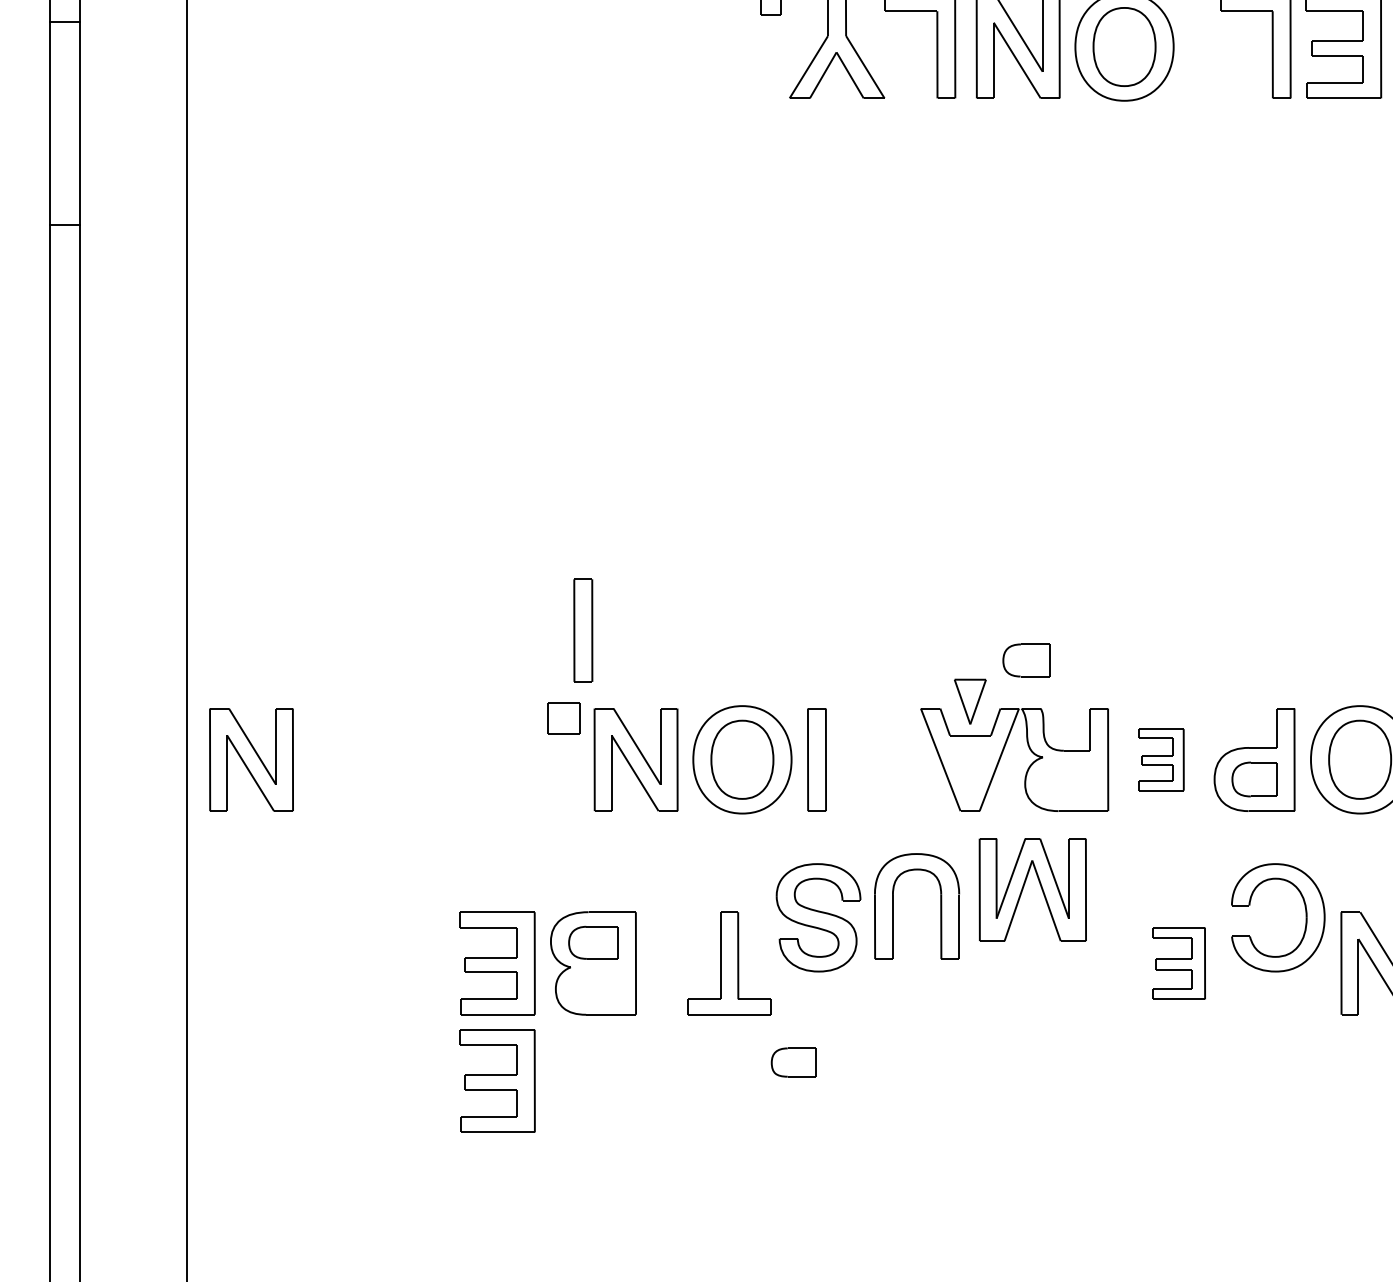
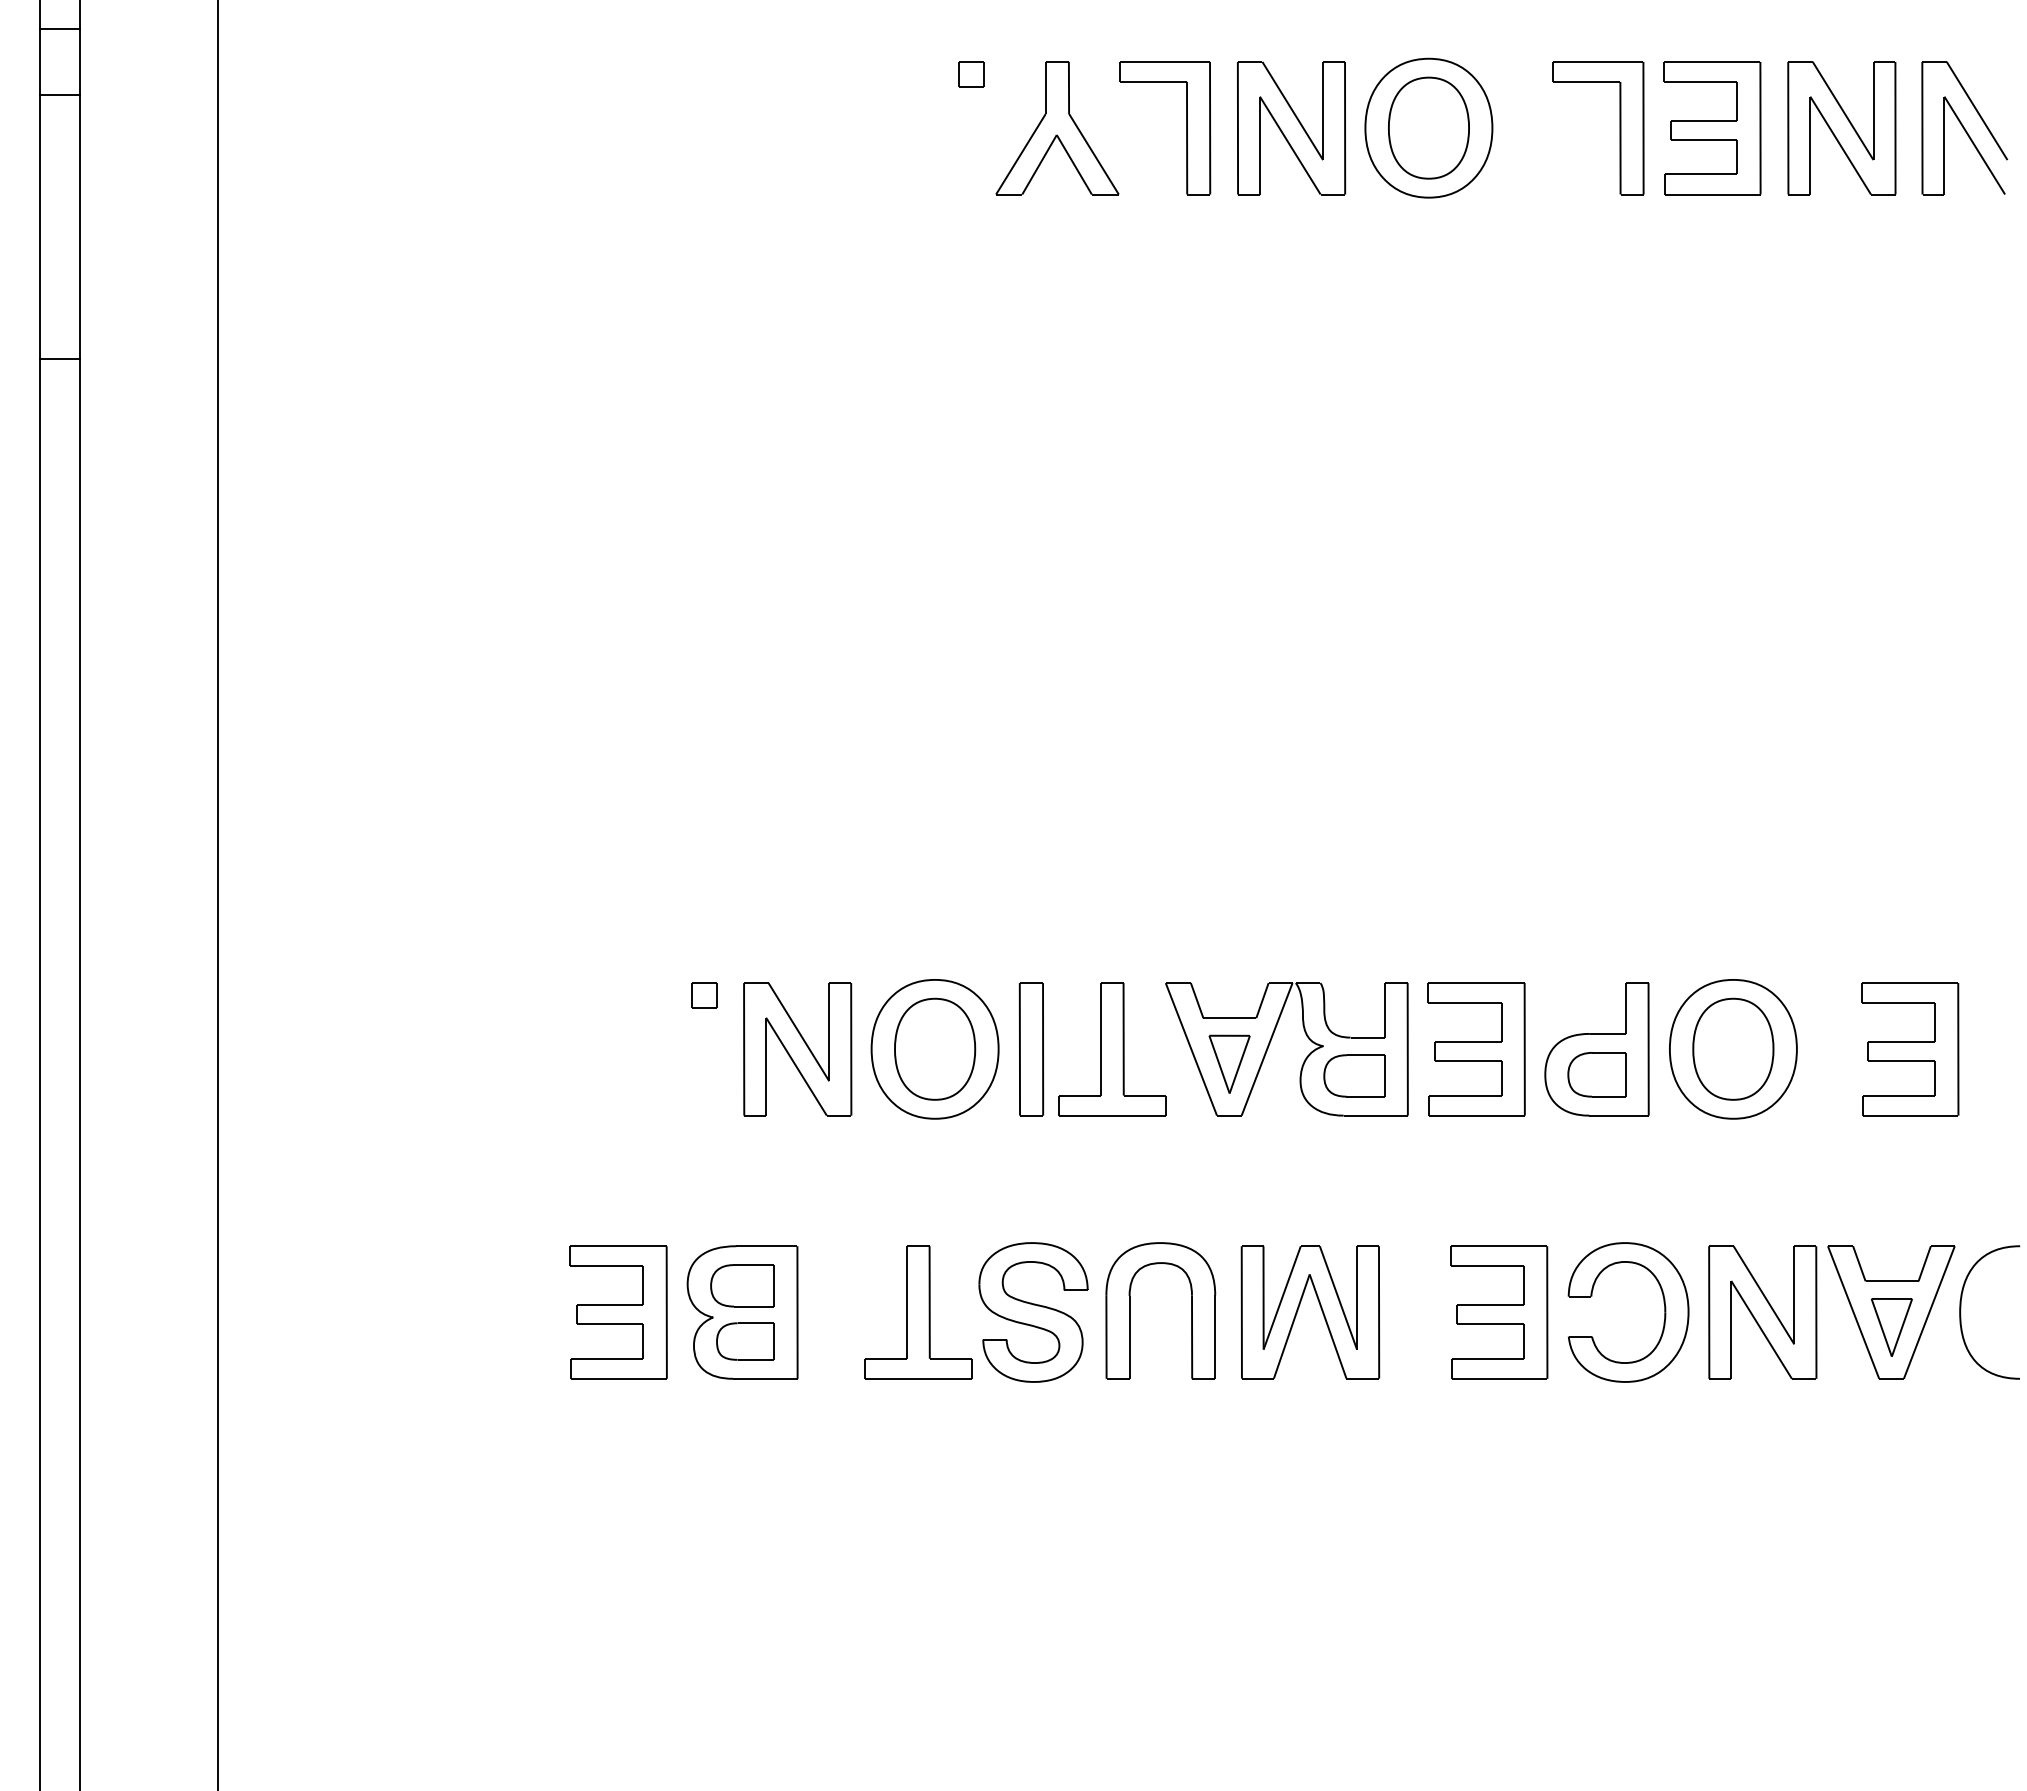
part: (583, 630) -> (729, 882), removed
part: (1026, 660) -> (1354, 1075), moved
part: (970, 701) -> (1229, 1063), moved
part: (563, 718) -> (704, 995), size x0.62
part: (251, 759) -> (300, 1049), removed
part: (879, 759) -> (1112, 1049), added
part: (1161, 759) -> (1476, 1049), size x1.67
part: (1040, 886) -> (1320, 1308), moved
part: (893, 906) -> (1130, 1310), moved
part: (818, 917) -> (1033, 1312), moved
part: (1306, 917) -> (1664, 1312), moved
part: (1179, 963) -> (1499, 1312), size x1.43
part: (793, 1062) -> (745, 1341), moved
part: (497, 1081) -> (618, 1464), removed

